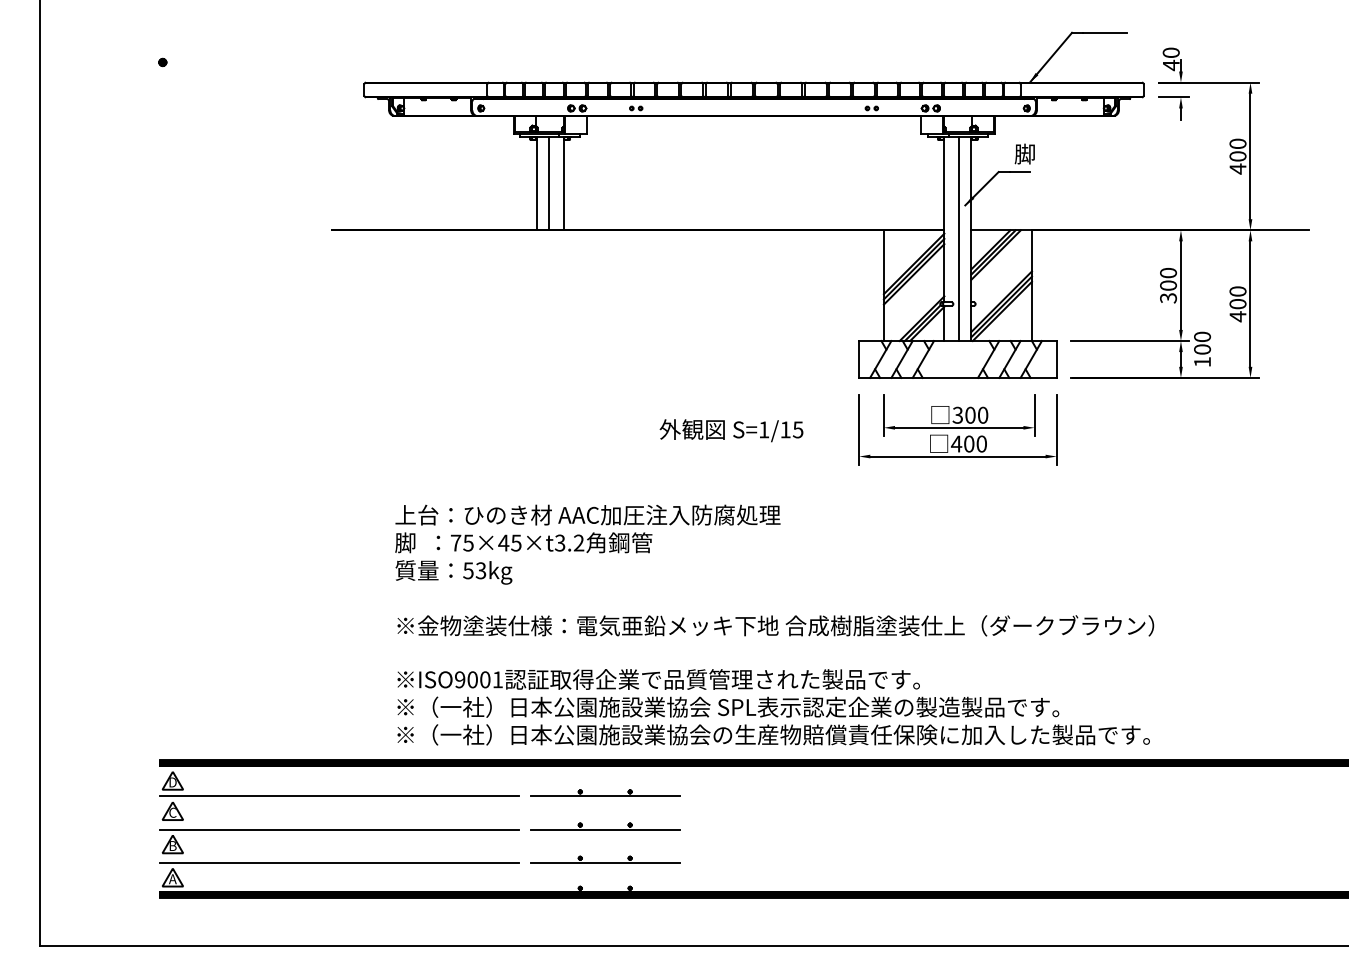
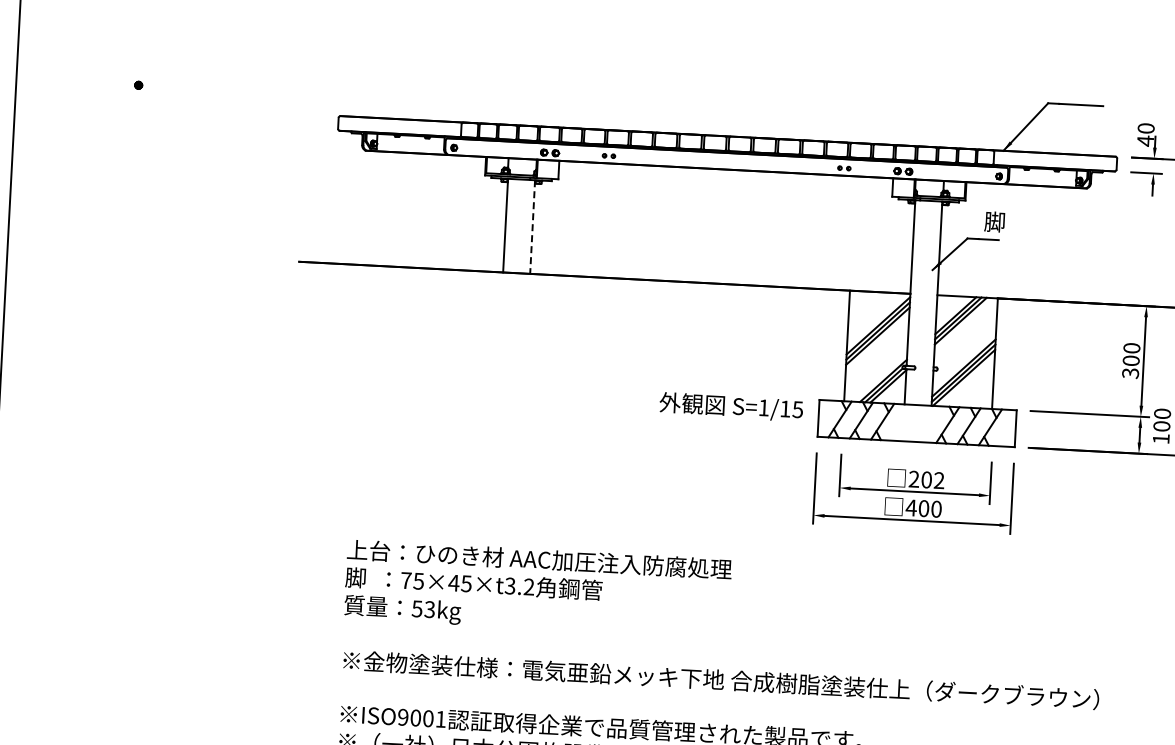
line: (548, 183) -> (517, 226), removed
line: (563, 183) -> (532, 227), solid -> dashed
line: (959, 238) -> (925, 302), removed
text: (970, 414) -> (926, 479), 300 -> 202
text: (731, 430) -> (731, 406), moved

